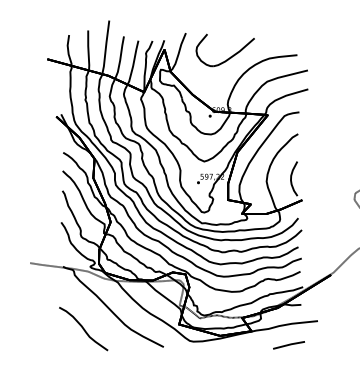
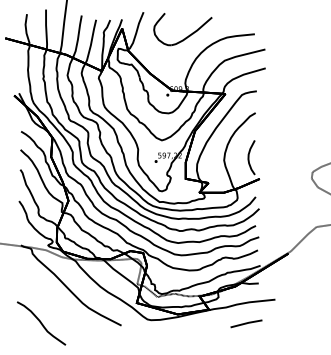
part: (83, 328) -> (41, 323), moved

